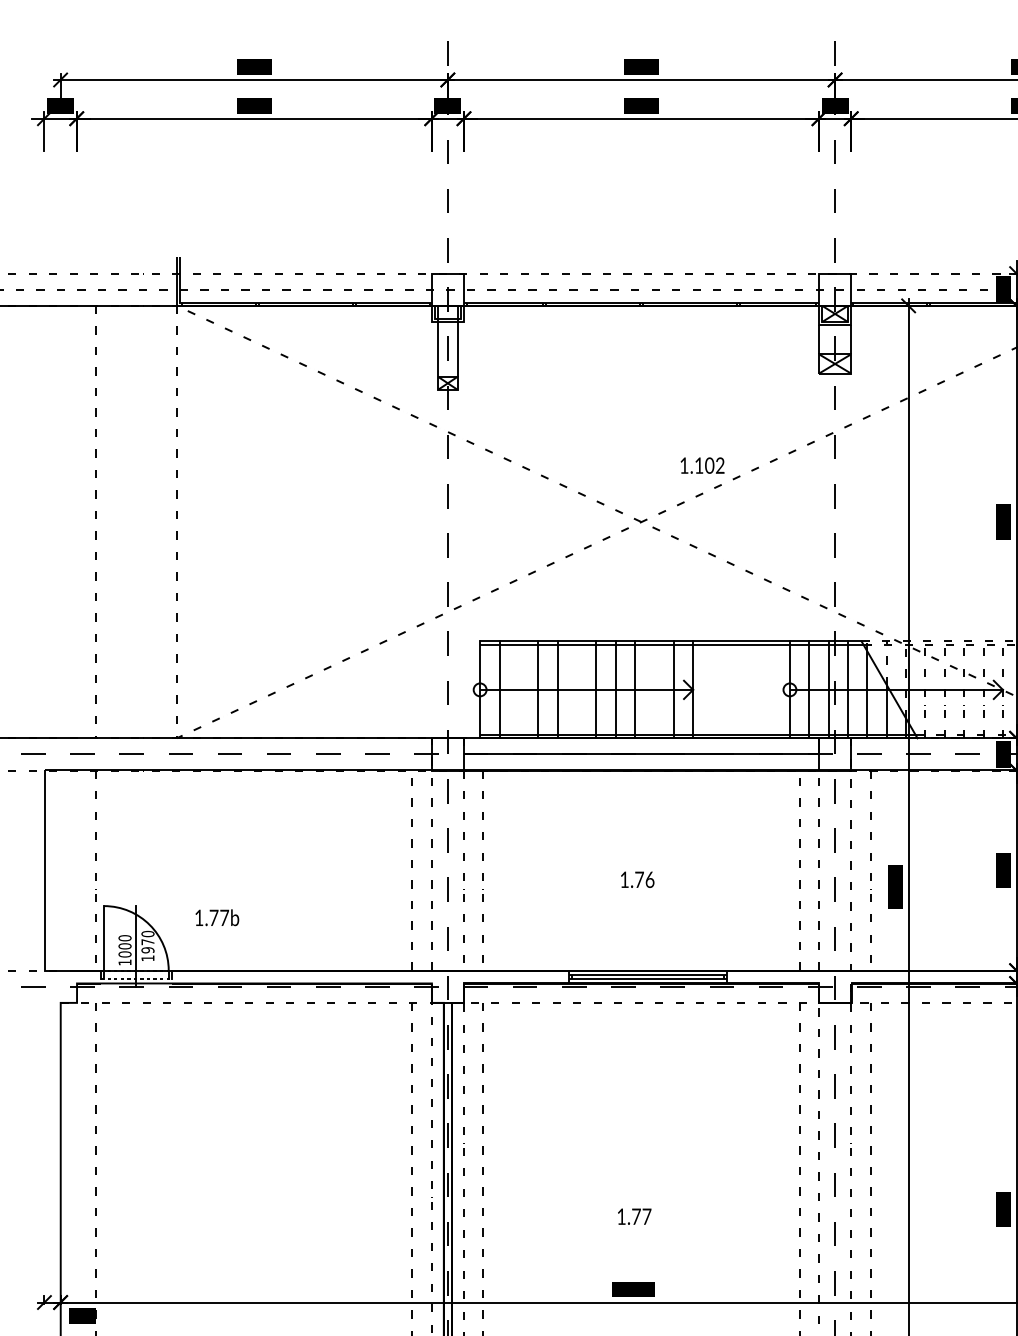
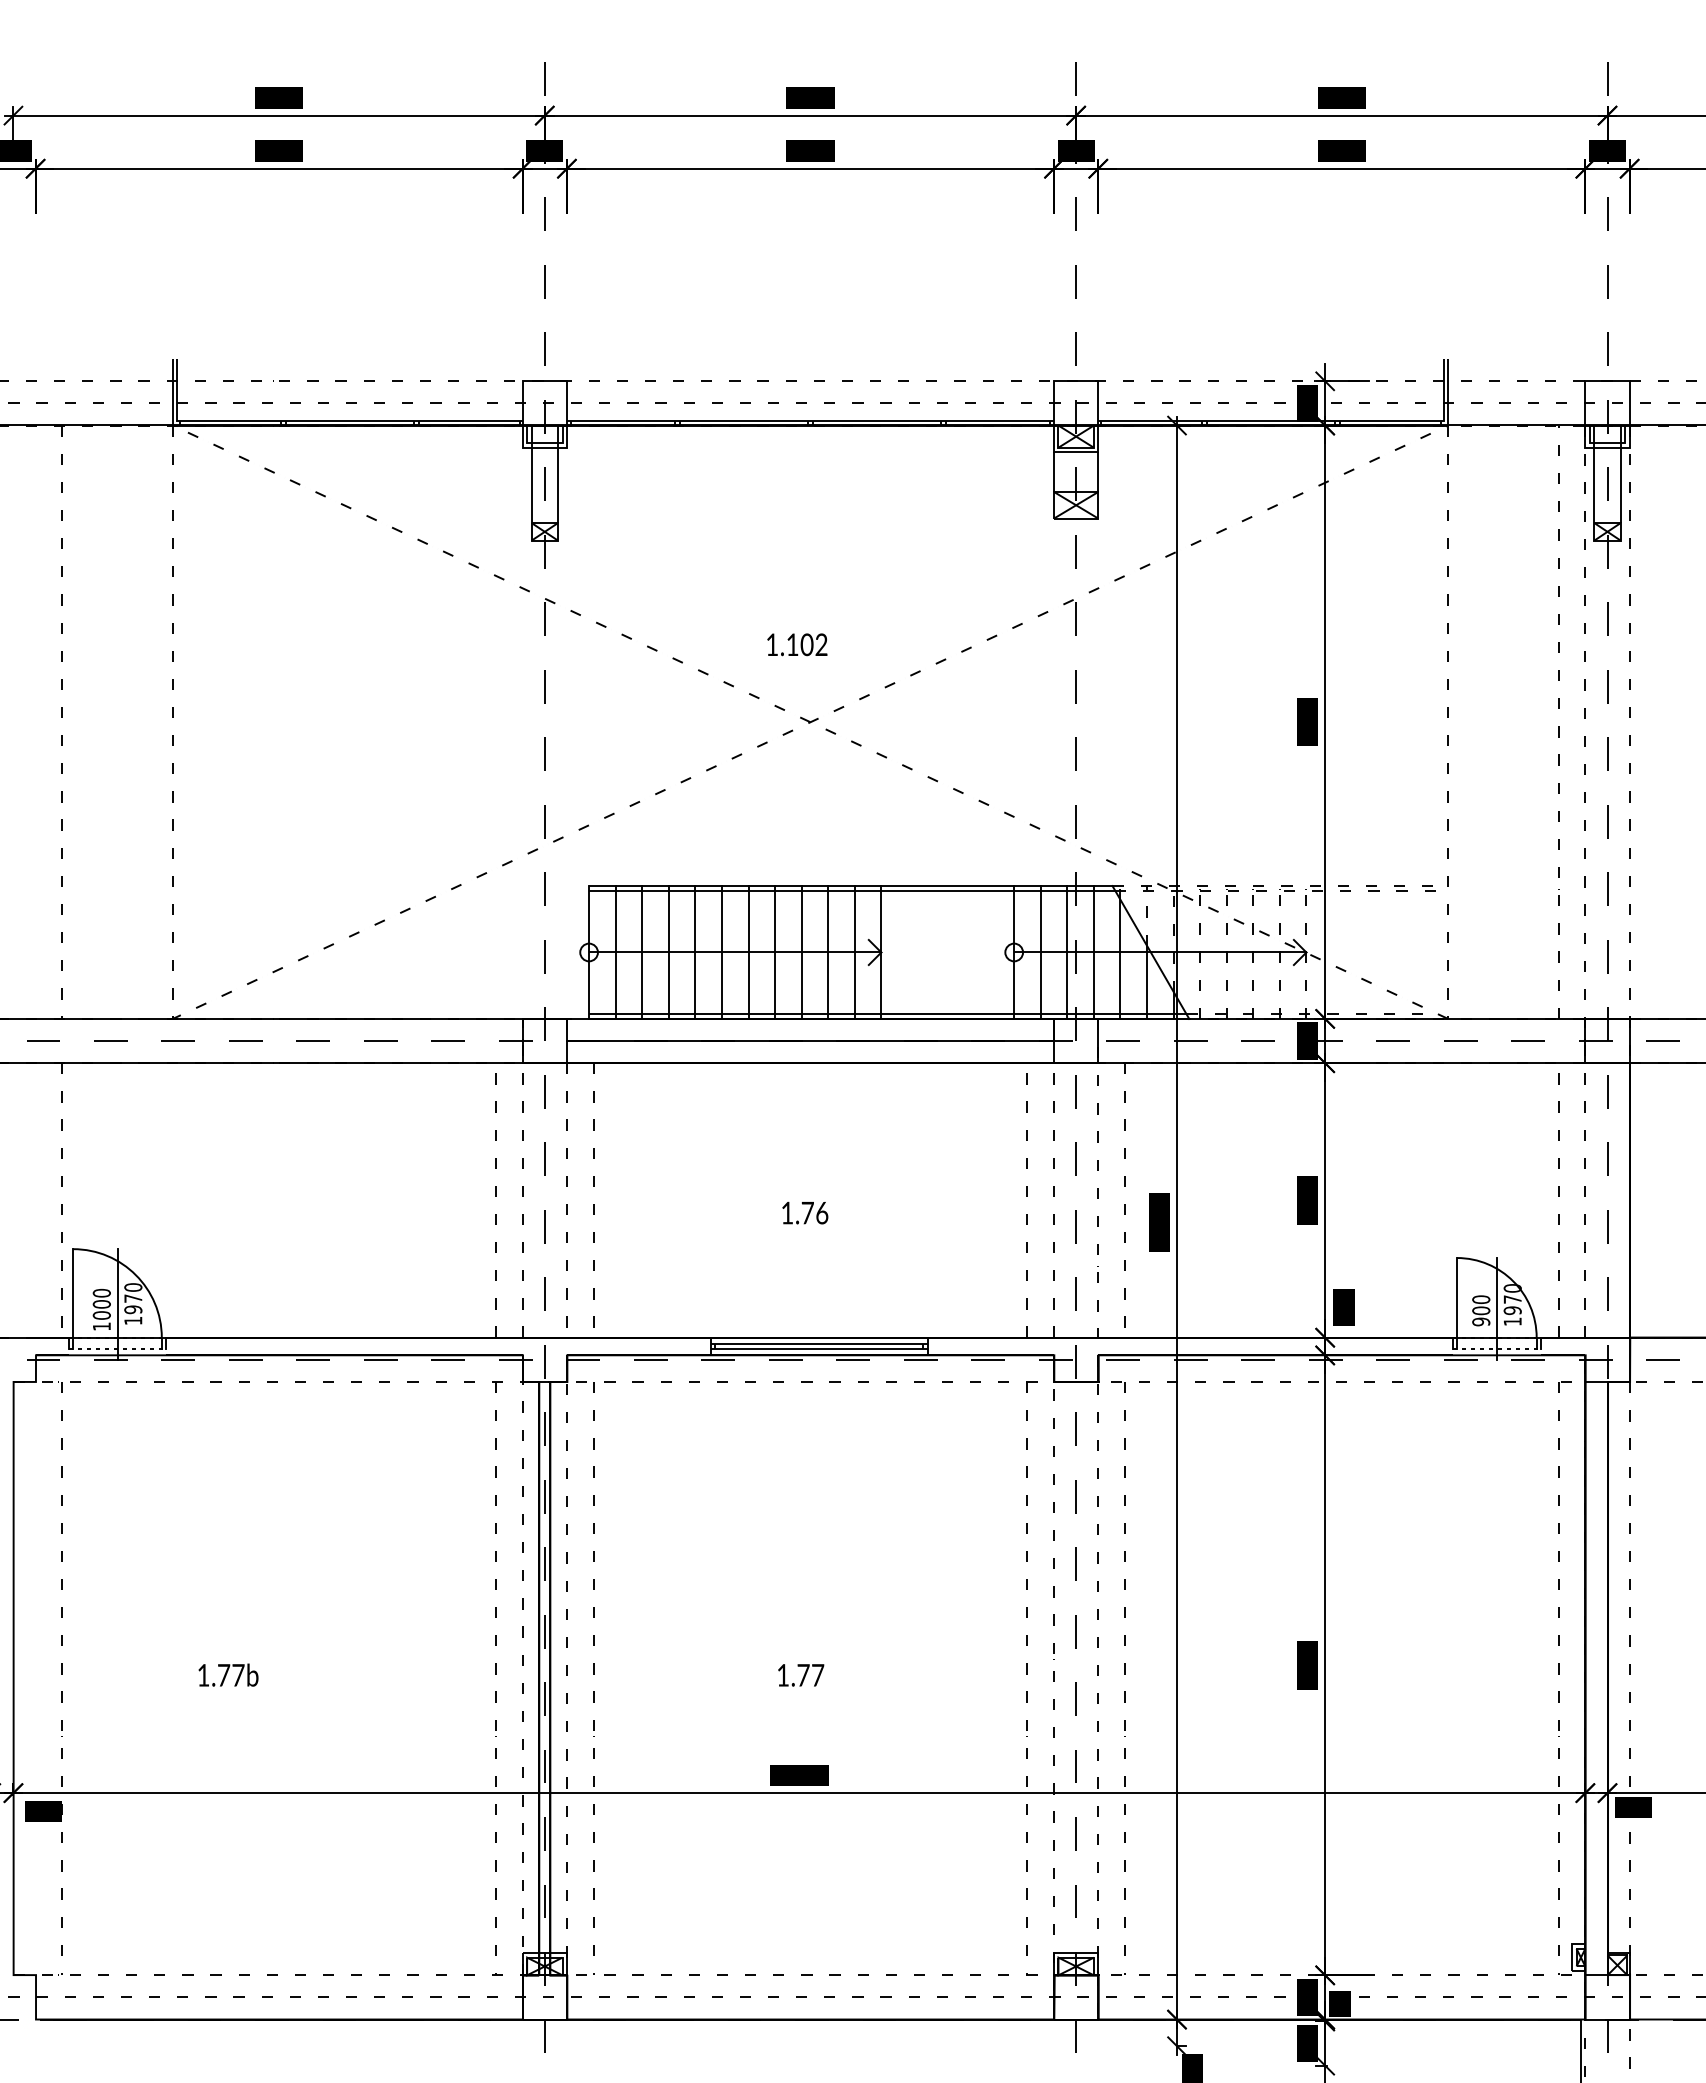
text: (702, 465) -> (797, 644), moved
line: (519, 689) -> (642, 952), added
line: (576, 689) -> (721, 952), added
line: (654, 689) -> (828, 952), added
text: (217, 917) -> (228, 1674), moved

